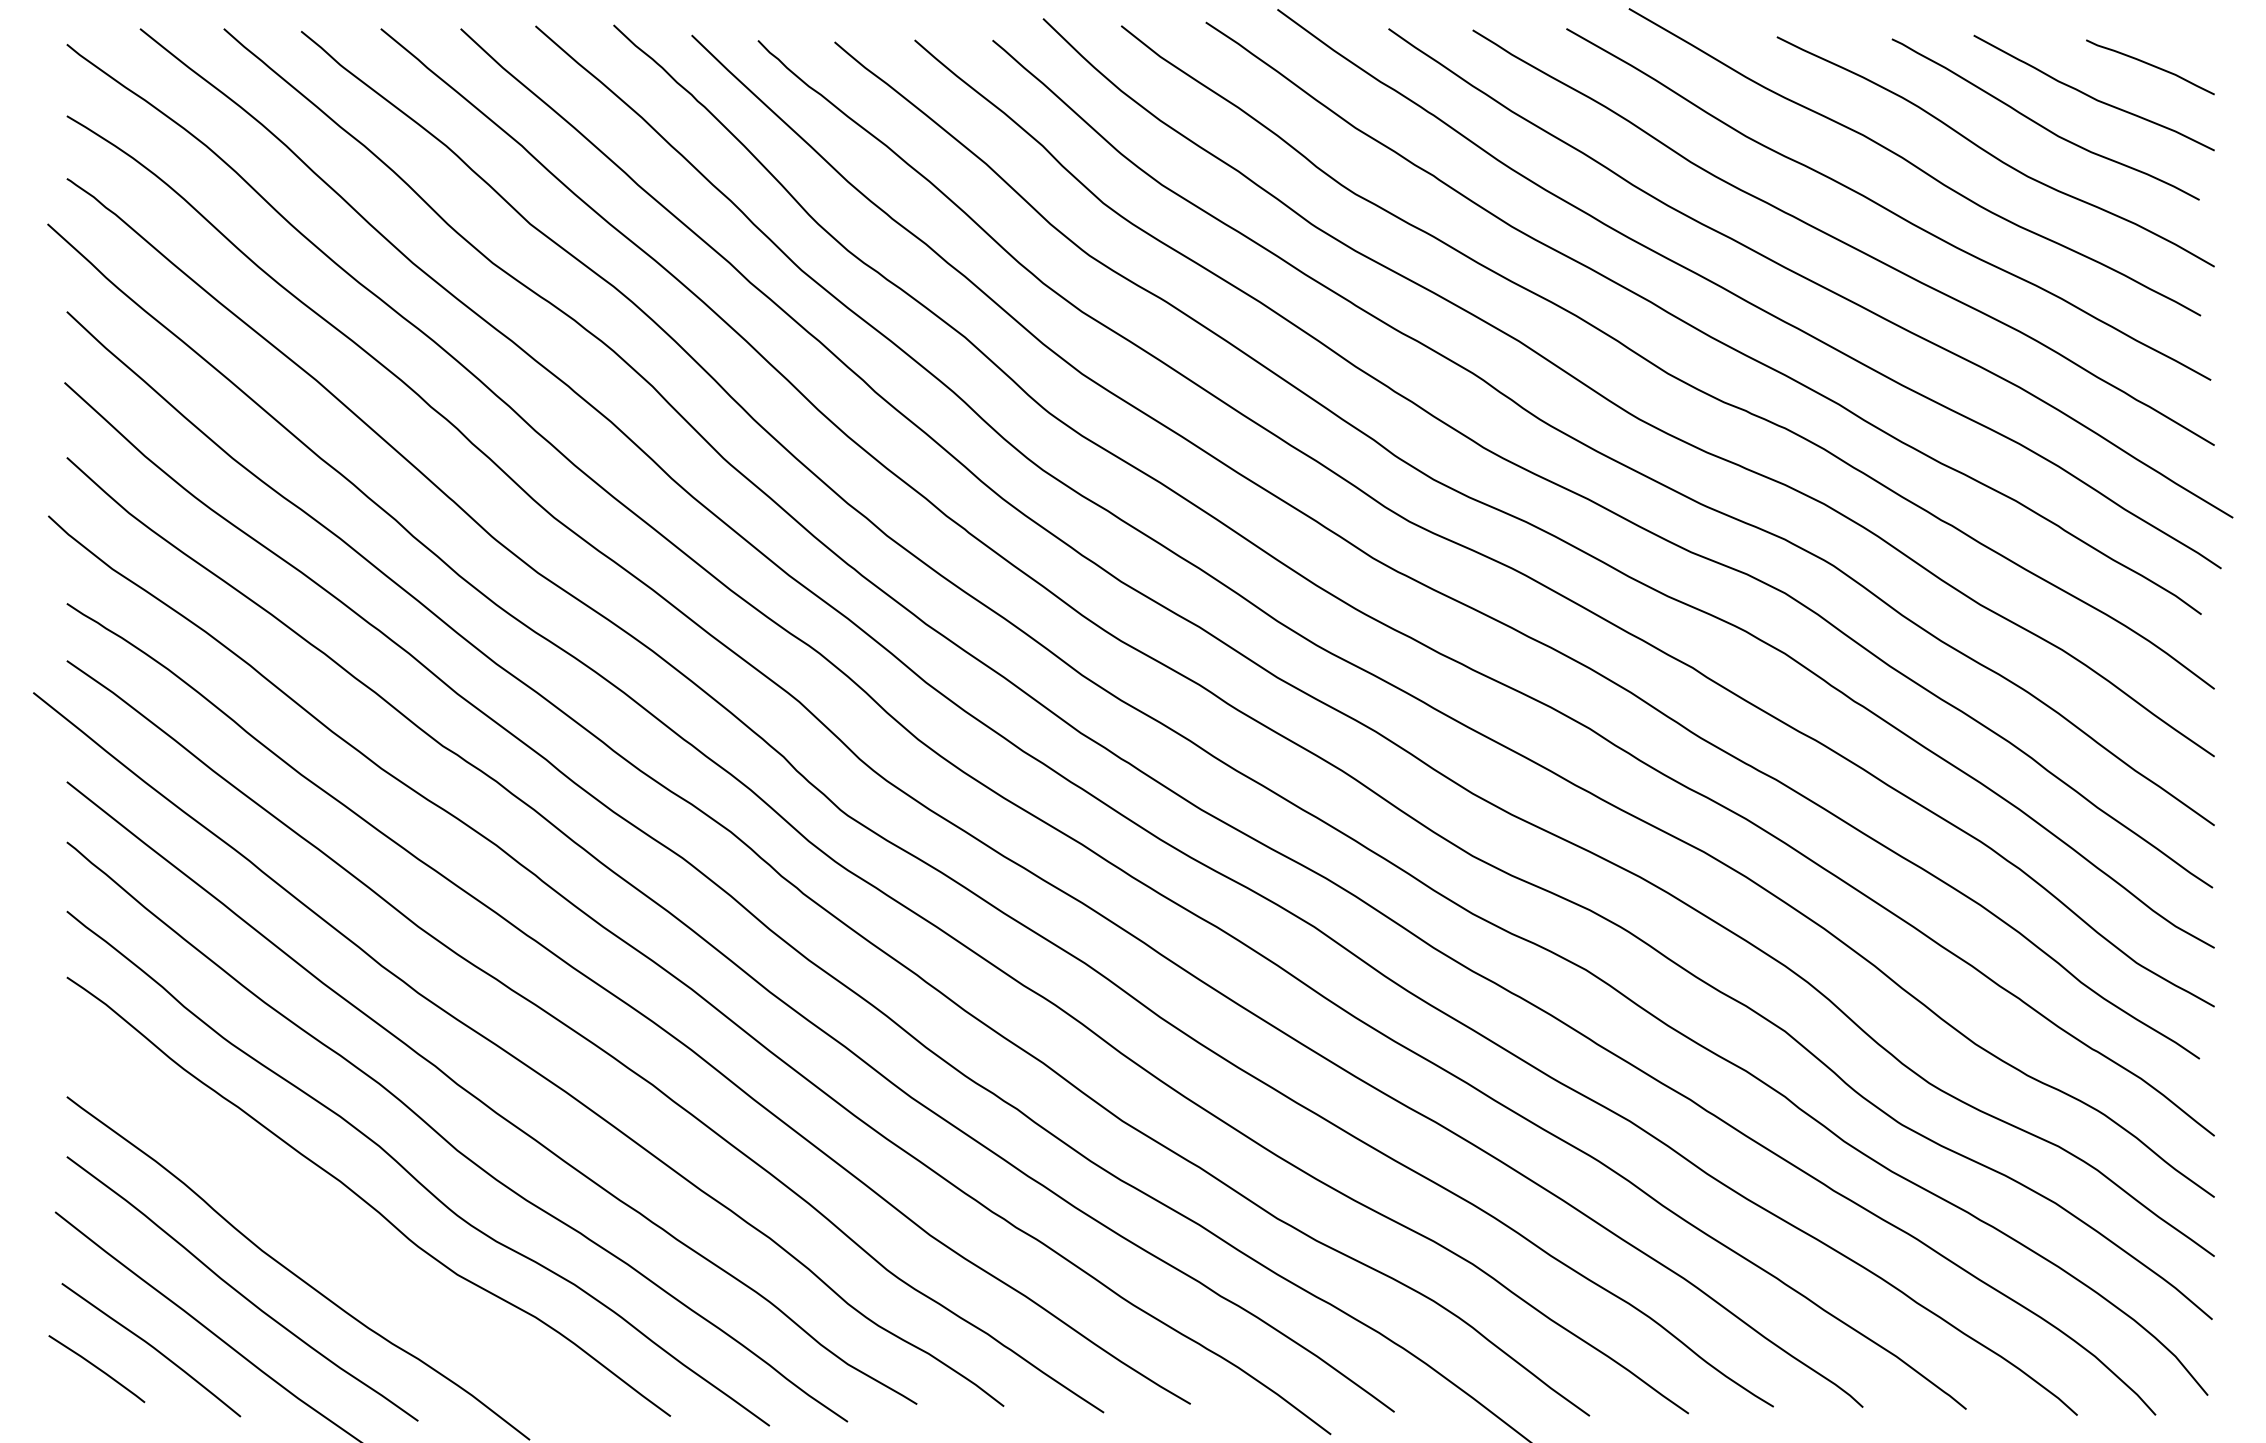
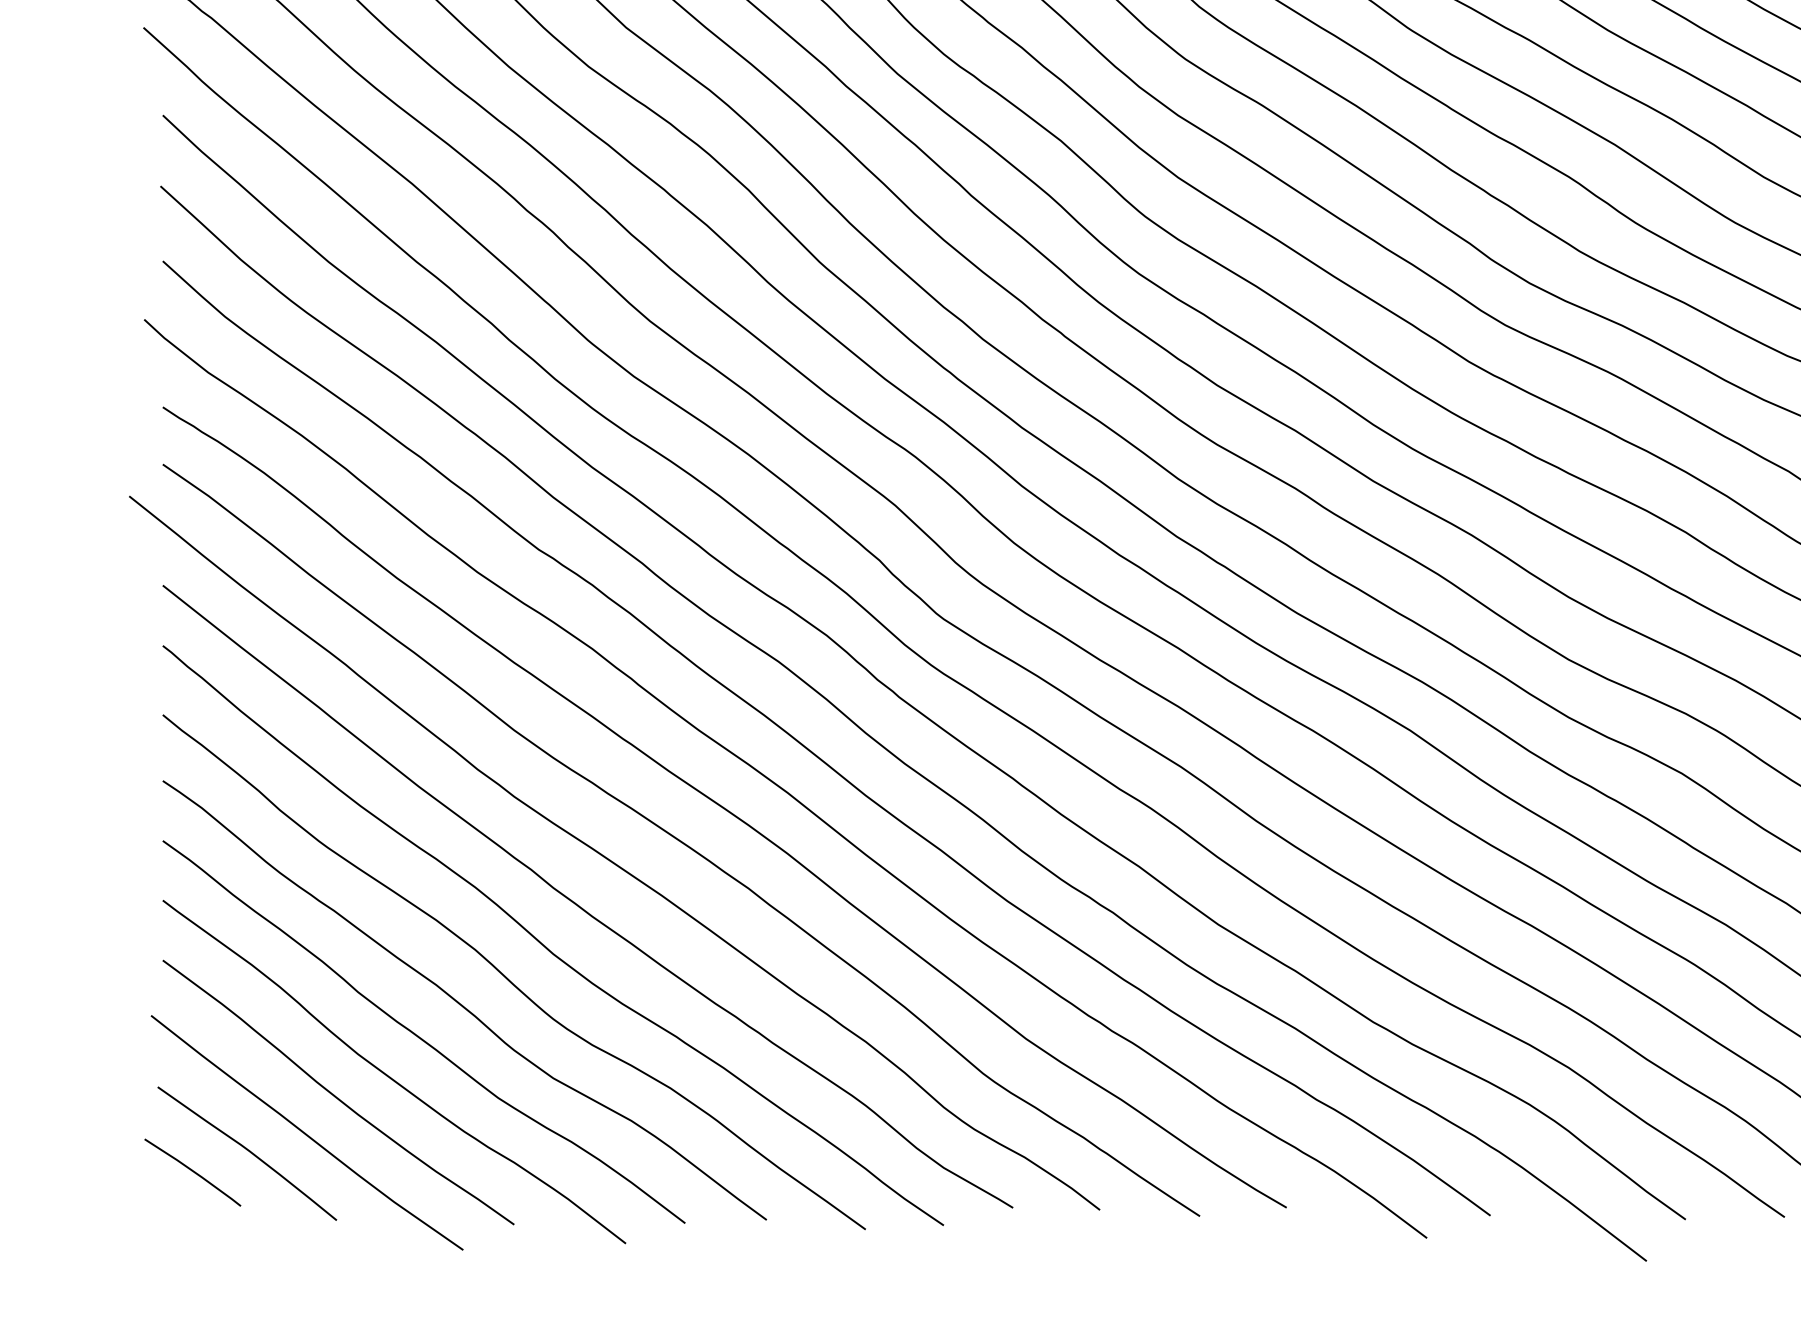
curve: (323, 1232) -> (419, 1036), added

